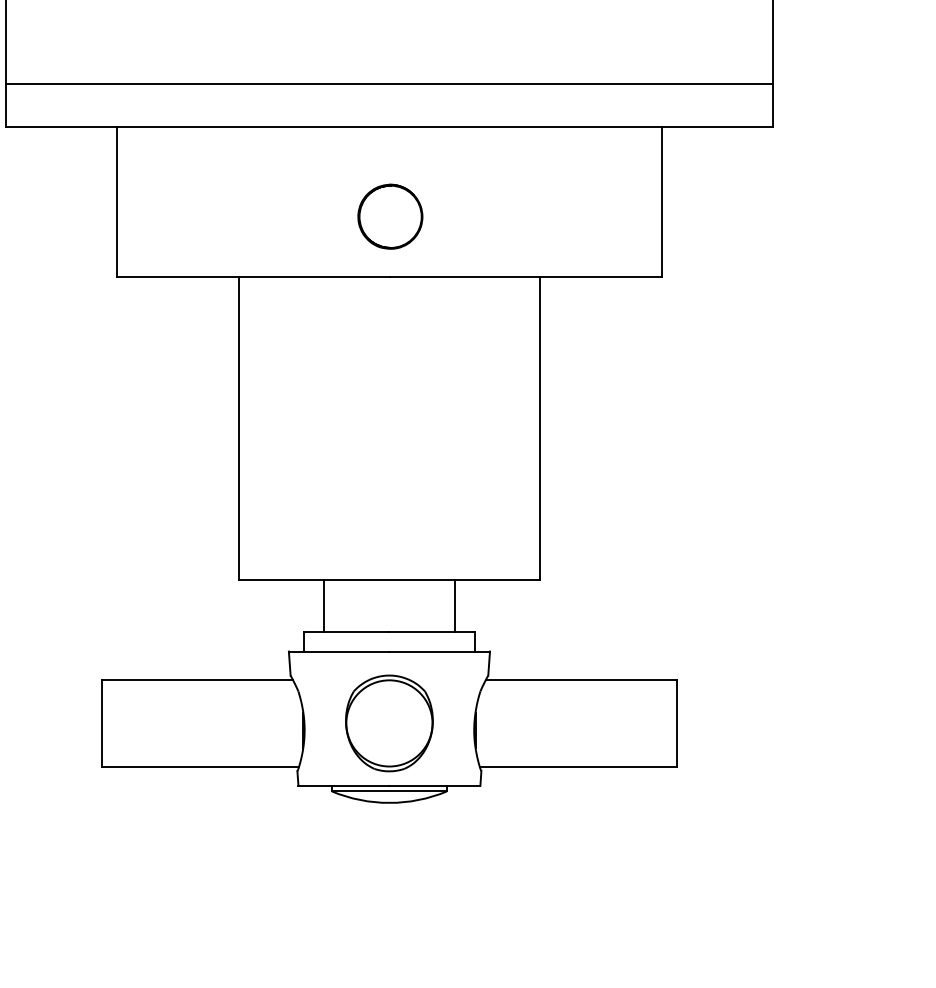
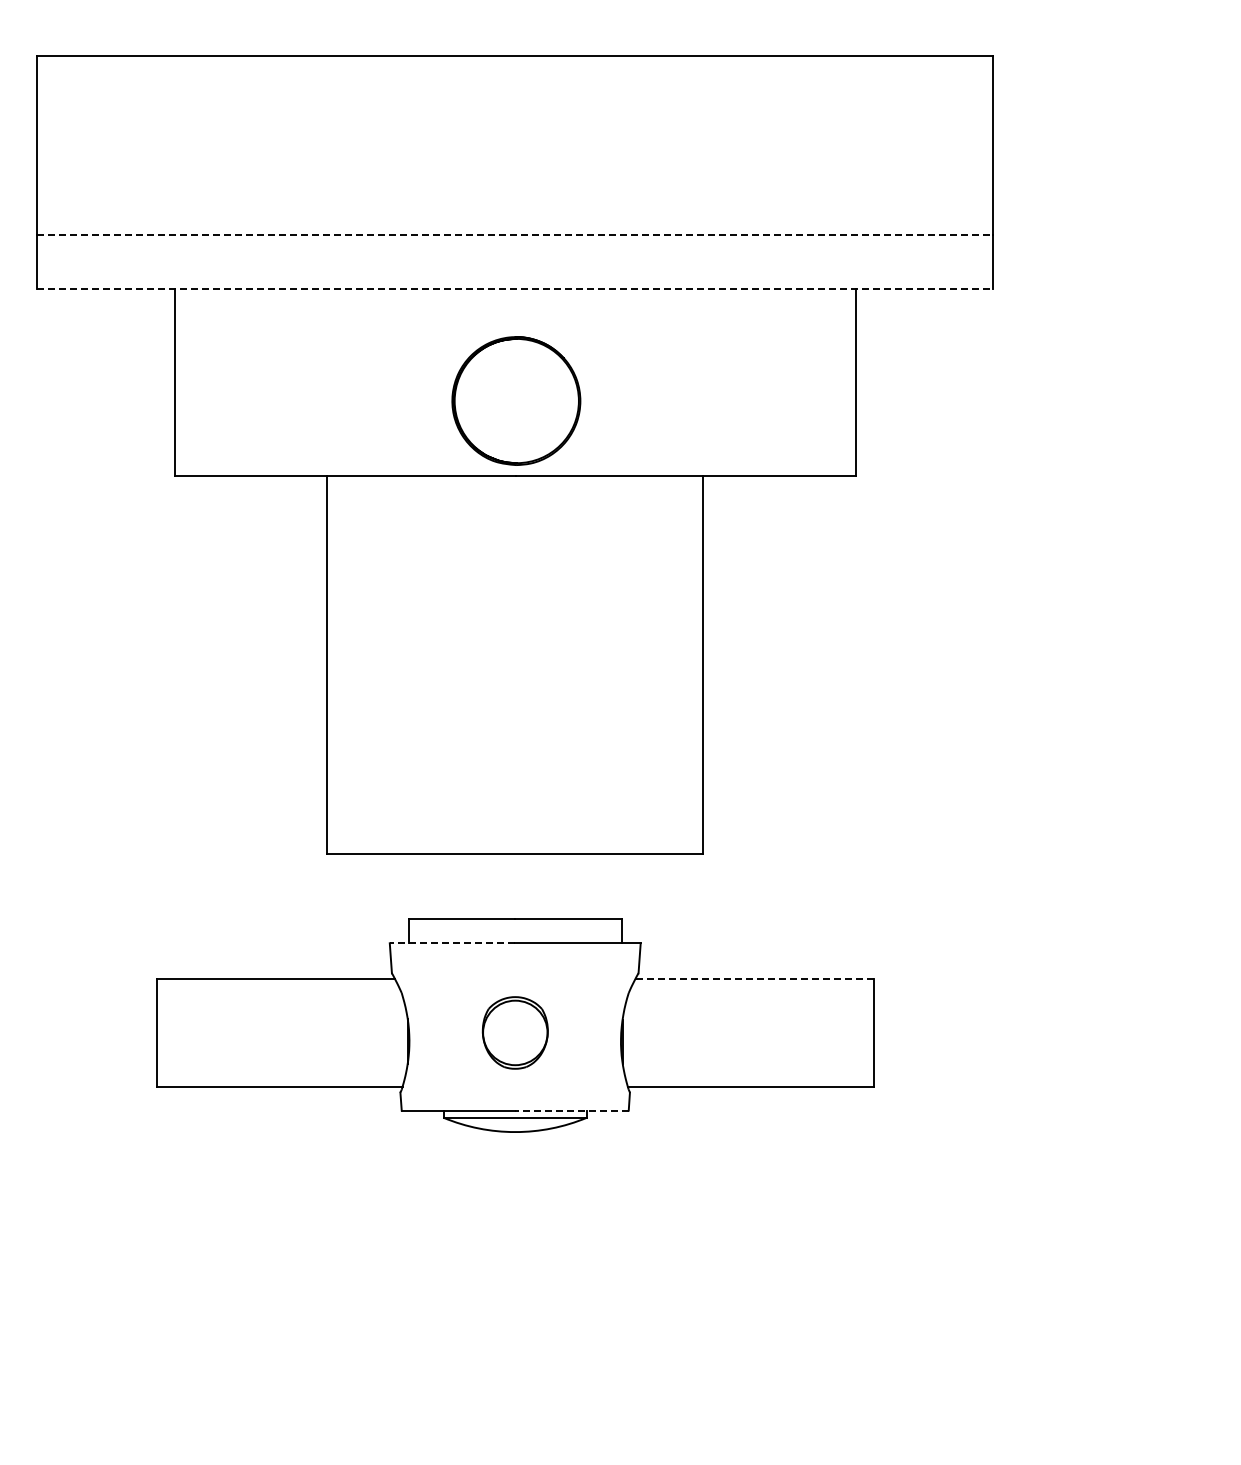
line: (389, 83) -> (515, 234), solid -> dashed
line: (389, 126) -> (515, 288), solid -> dashed
part: (390, 216) -> (516, 400), size x1.6
line: (323, 606) -> (433, 886), removed
line: (455, 606) -> (597, 886), removed
line: (339, 651) -> (452, 943), solid -> dashed
line: (581, 680) -> (754, 979), solid -> dashed
part: (389, 723) -> (515, 1032), size x0.6
line: (435, 785) -> (572, 1110), solid -> dashed

